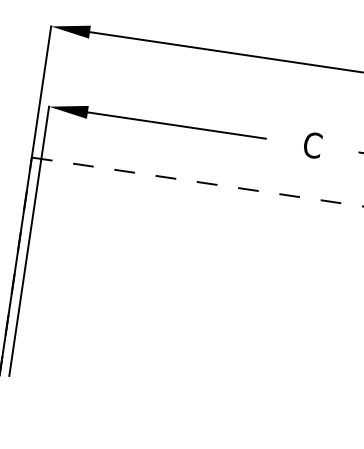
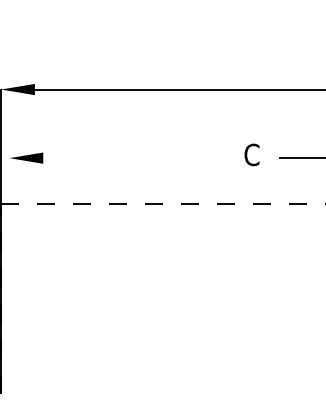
line: (176, 125) -> (120, 158), removed
text: (312, 144) -> (251, 154), moved
line: (29, 241) -> (9, 275), removed

